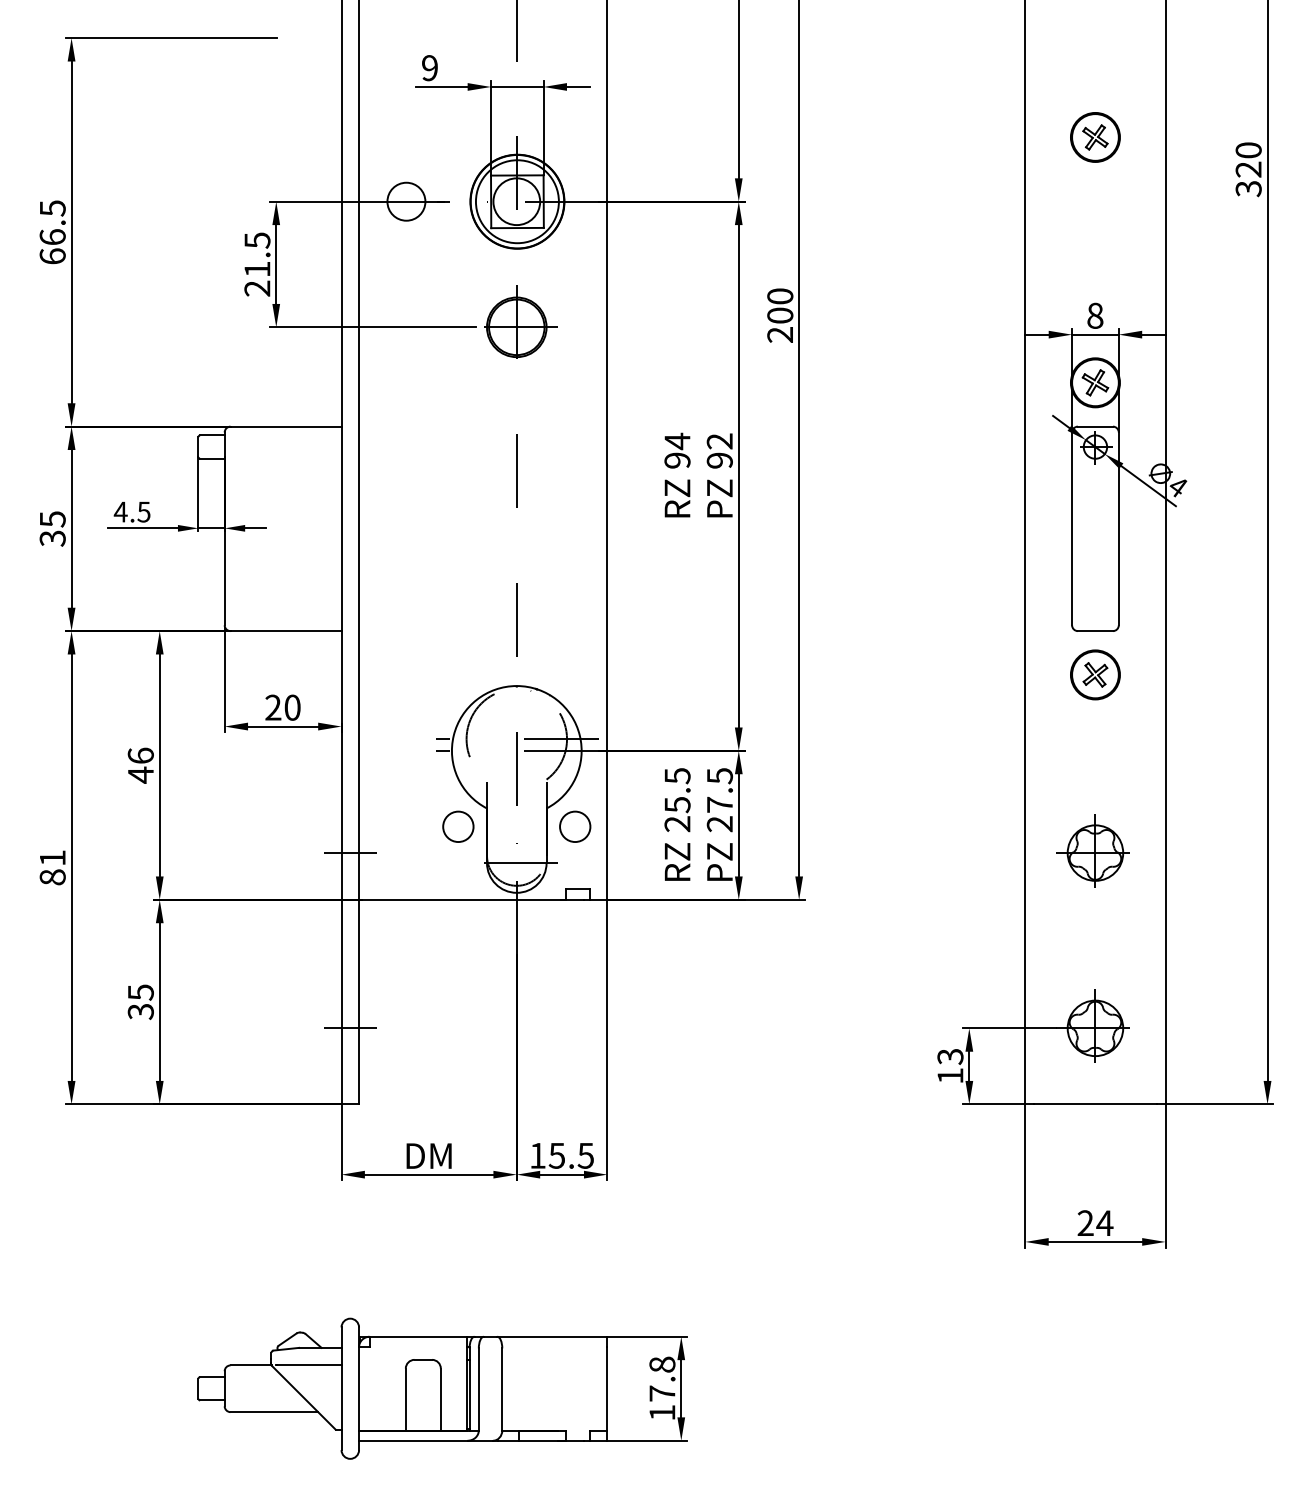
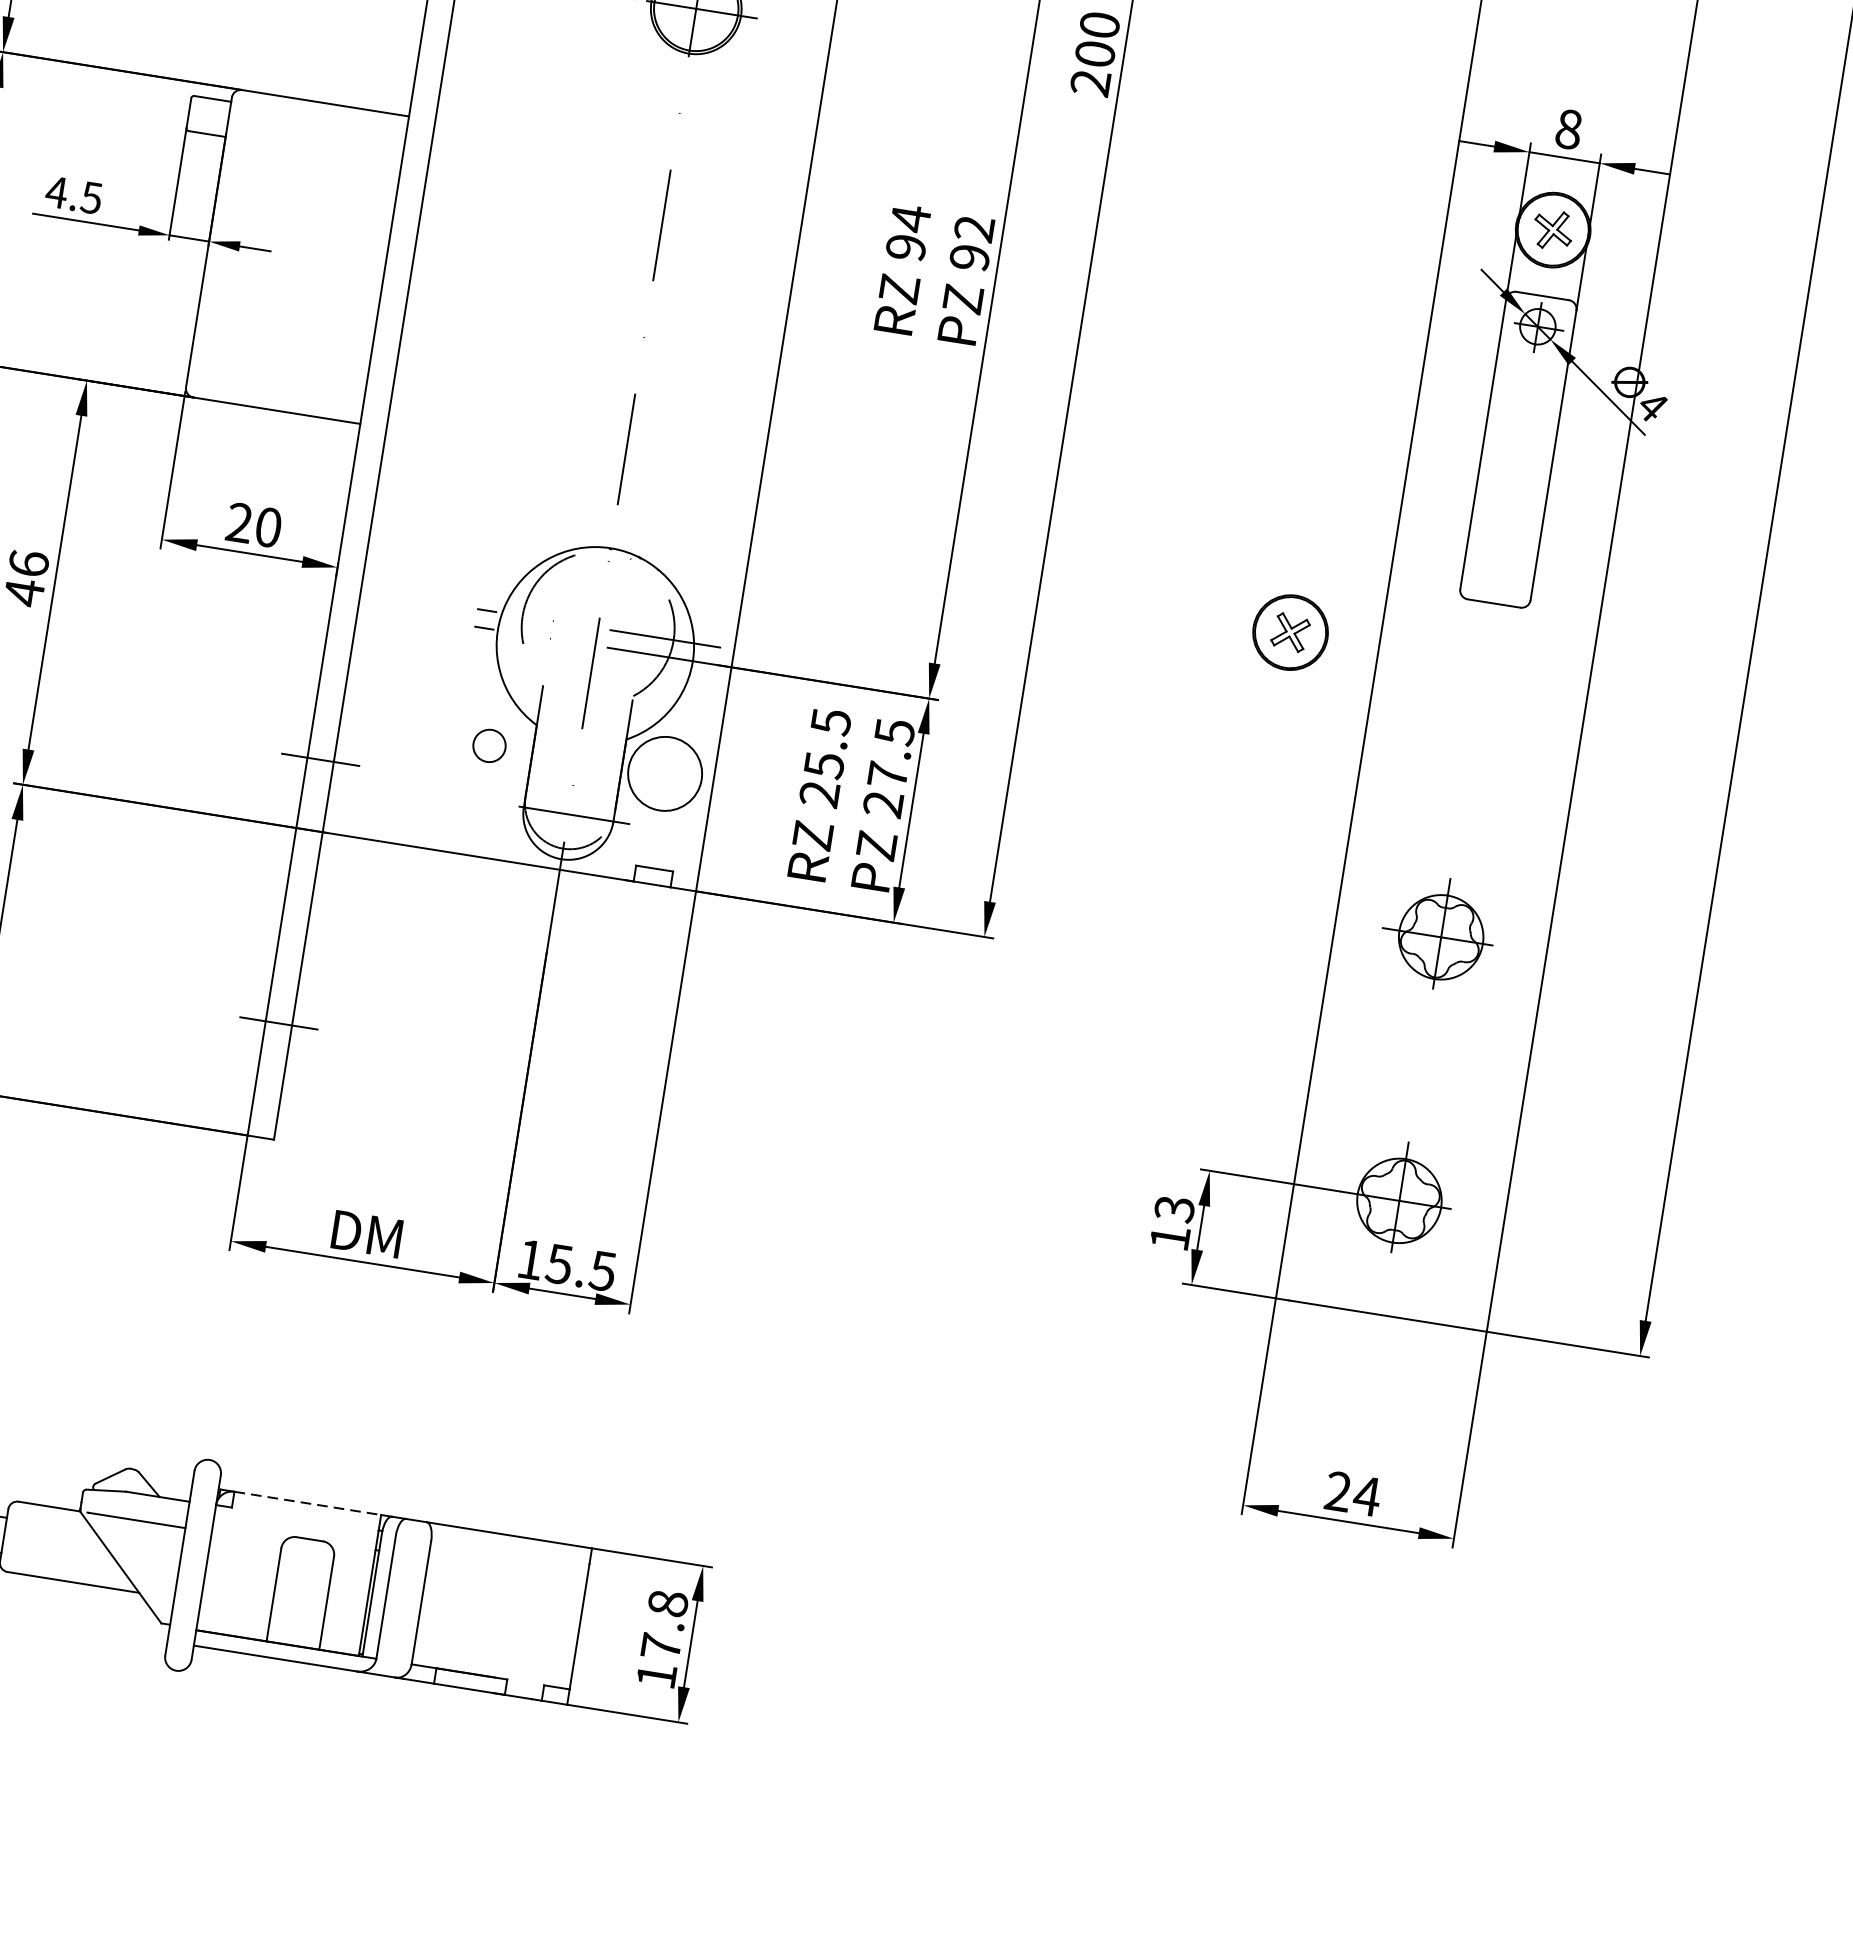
part: (1095, 674) -> (1290, 632), moved
circle: (458, 826) -> (489, 745), size x0.7
circle: (575, 826) -> (665, 773), size x1.6
line: (418, 1336) -> (308, 1502), solid -> dashed

